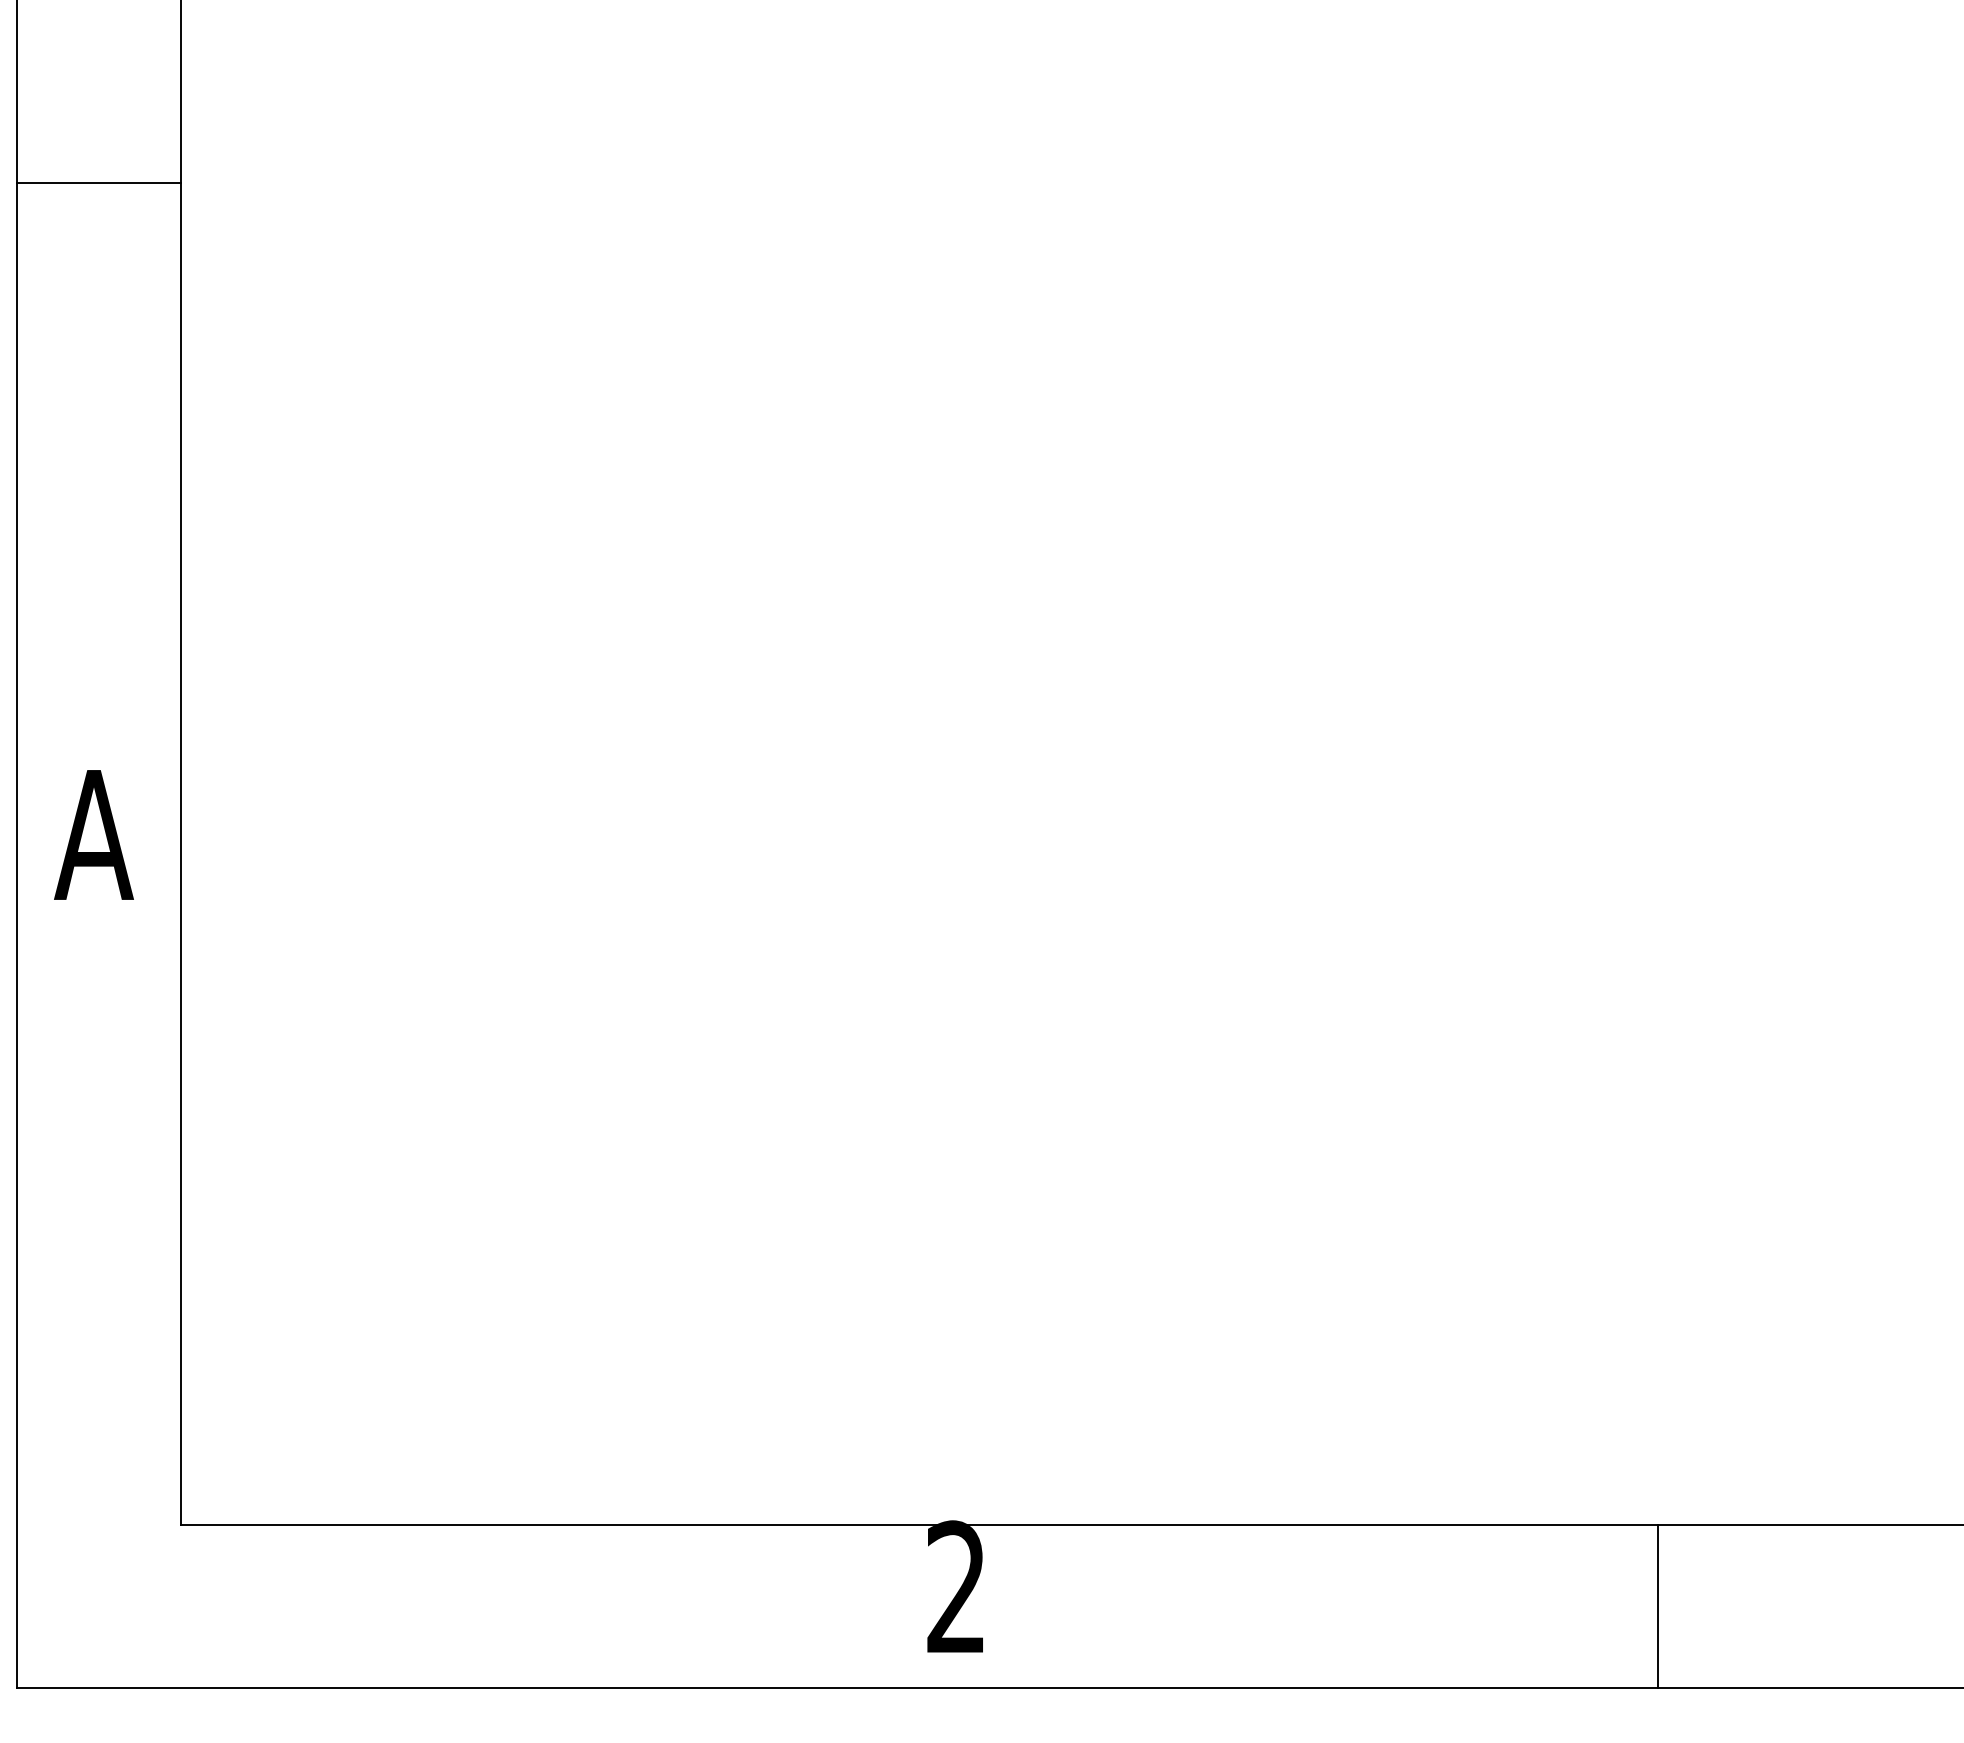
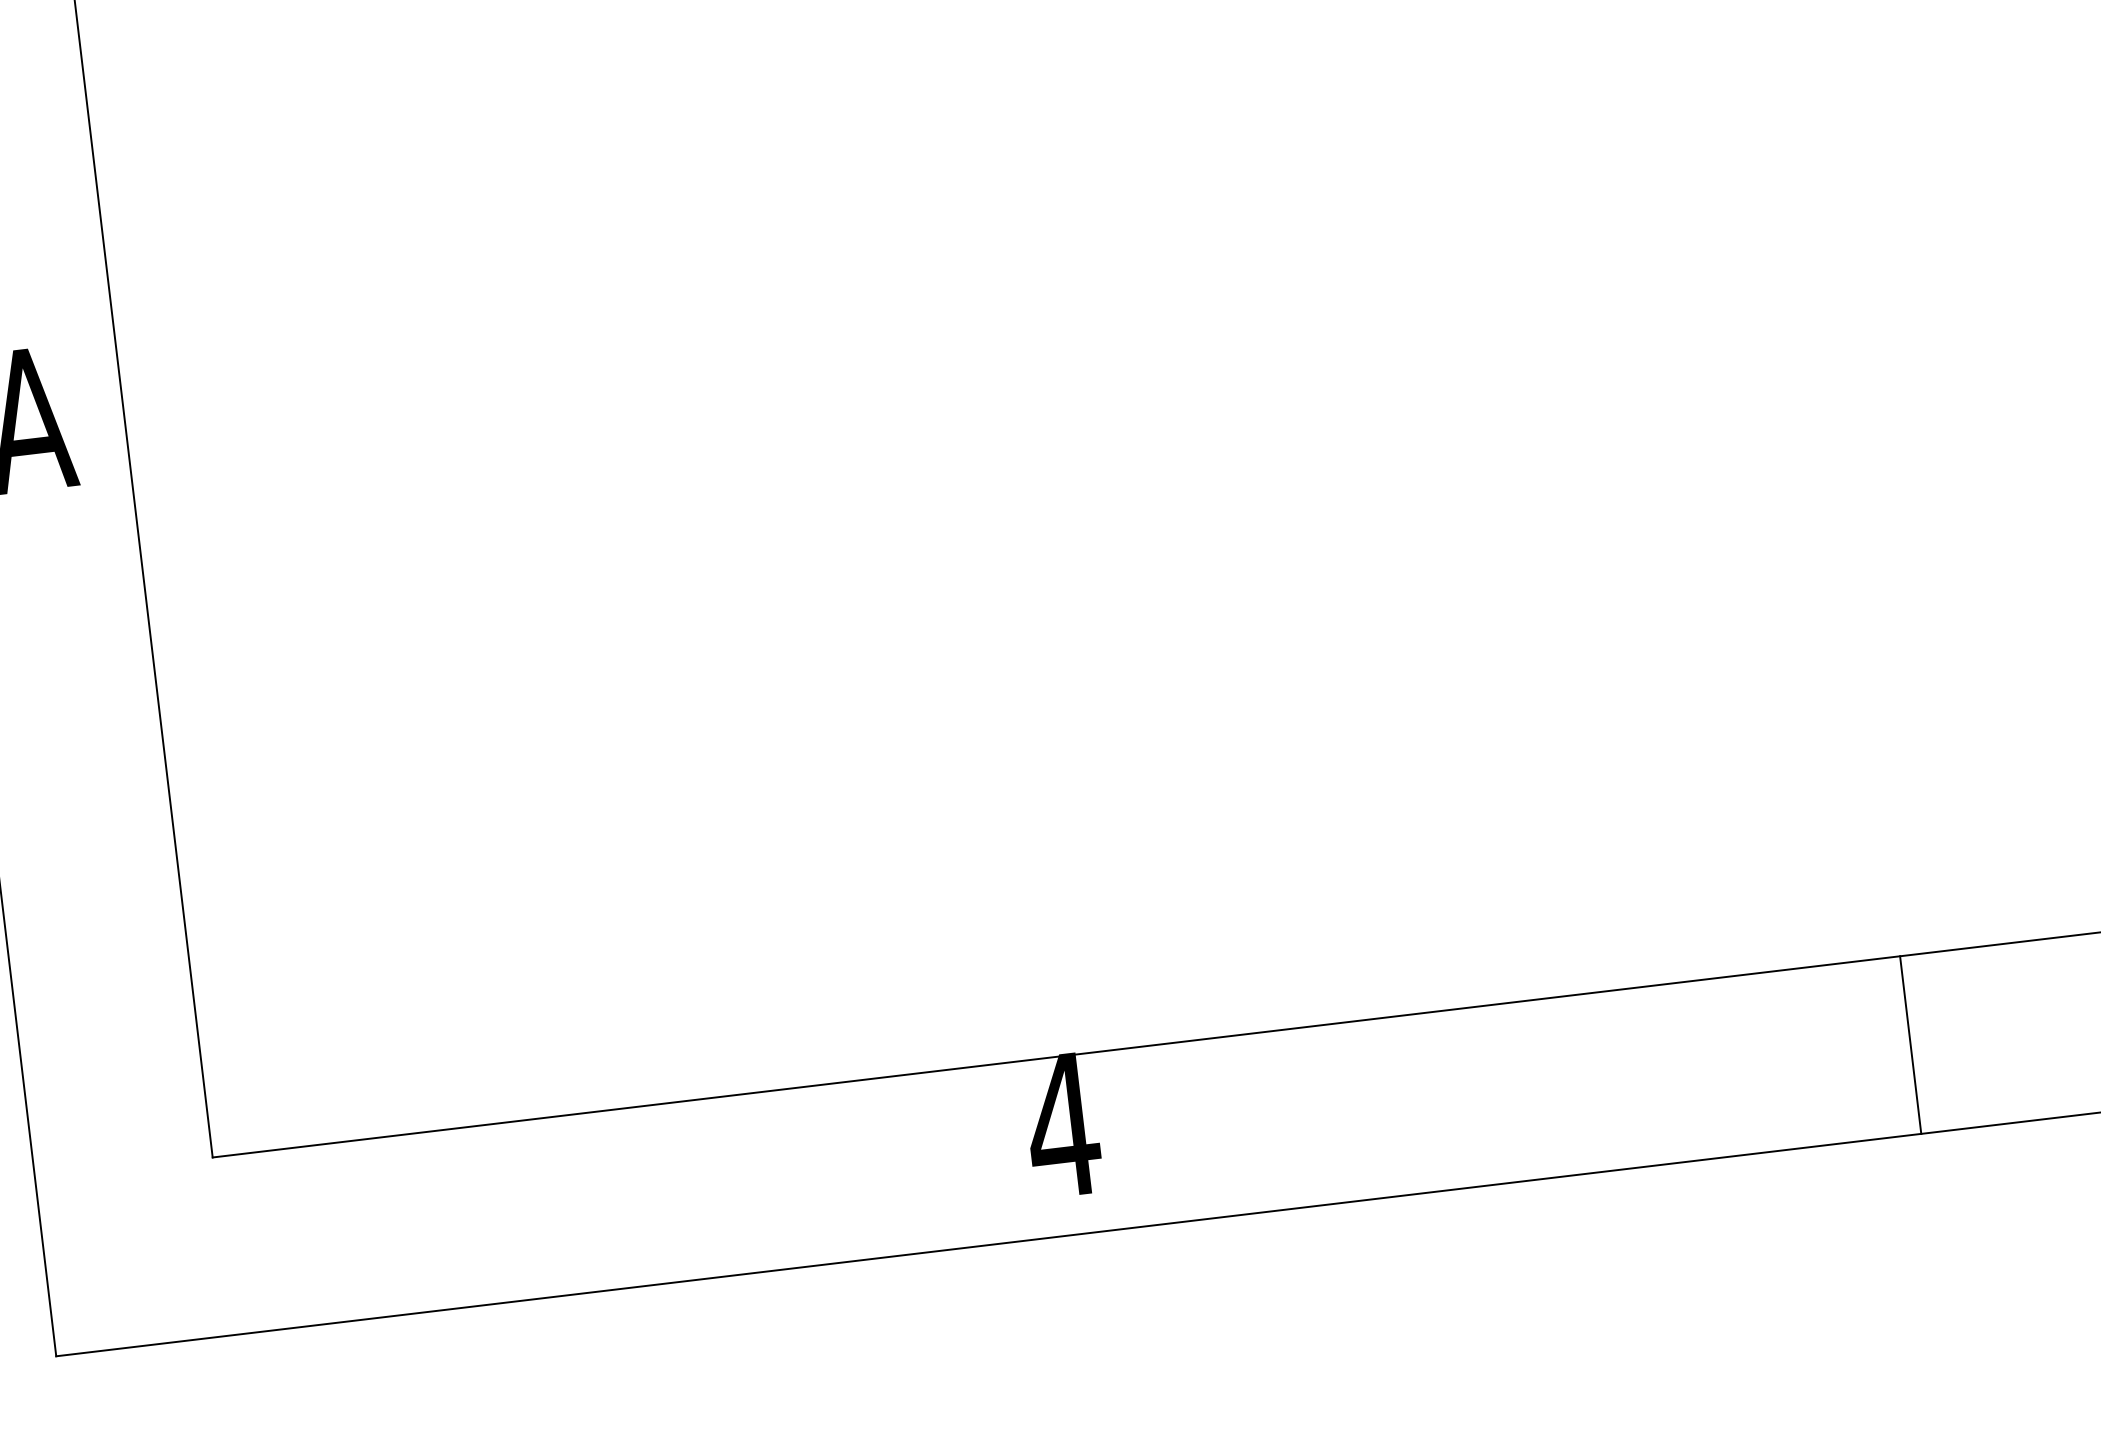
text: (956, 1586) -> (1062, 1124), 2 -> 4
line: (1658, 1606) -> (1910, 1045), moved

